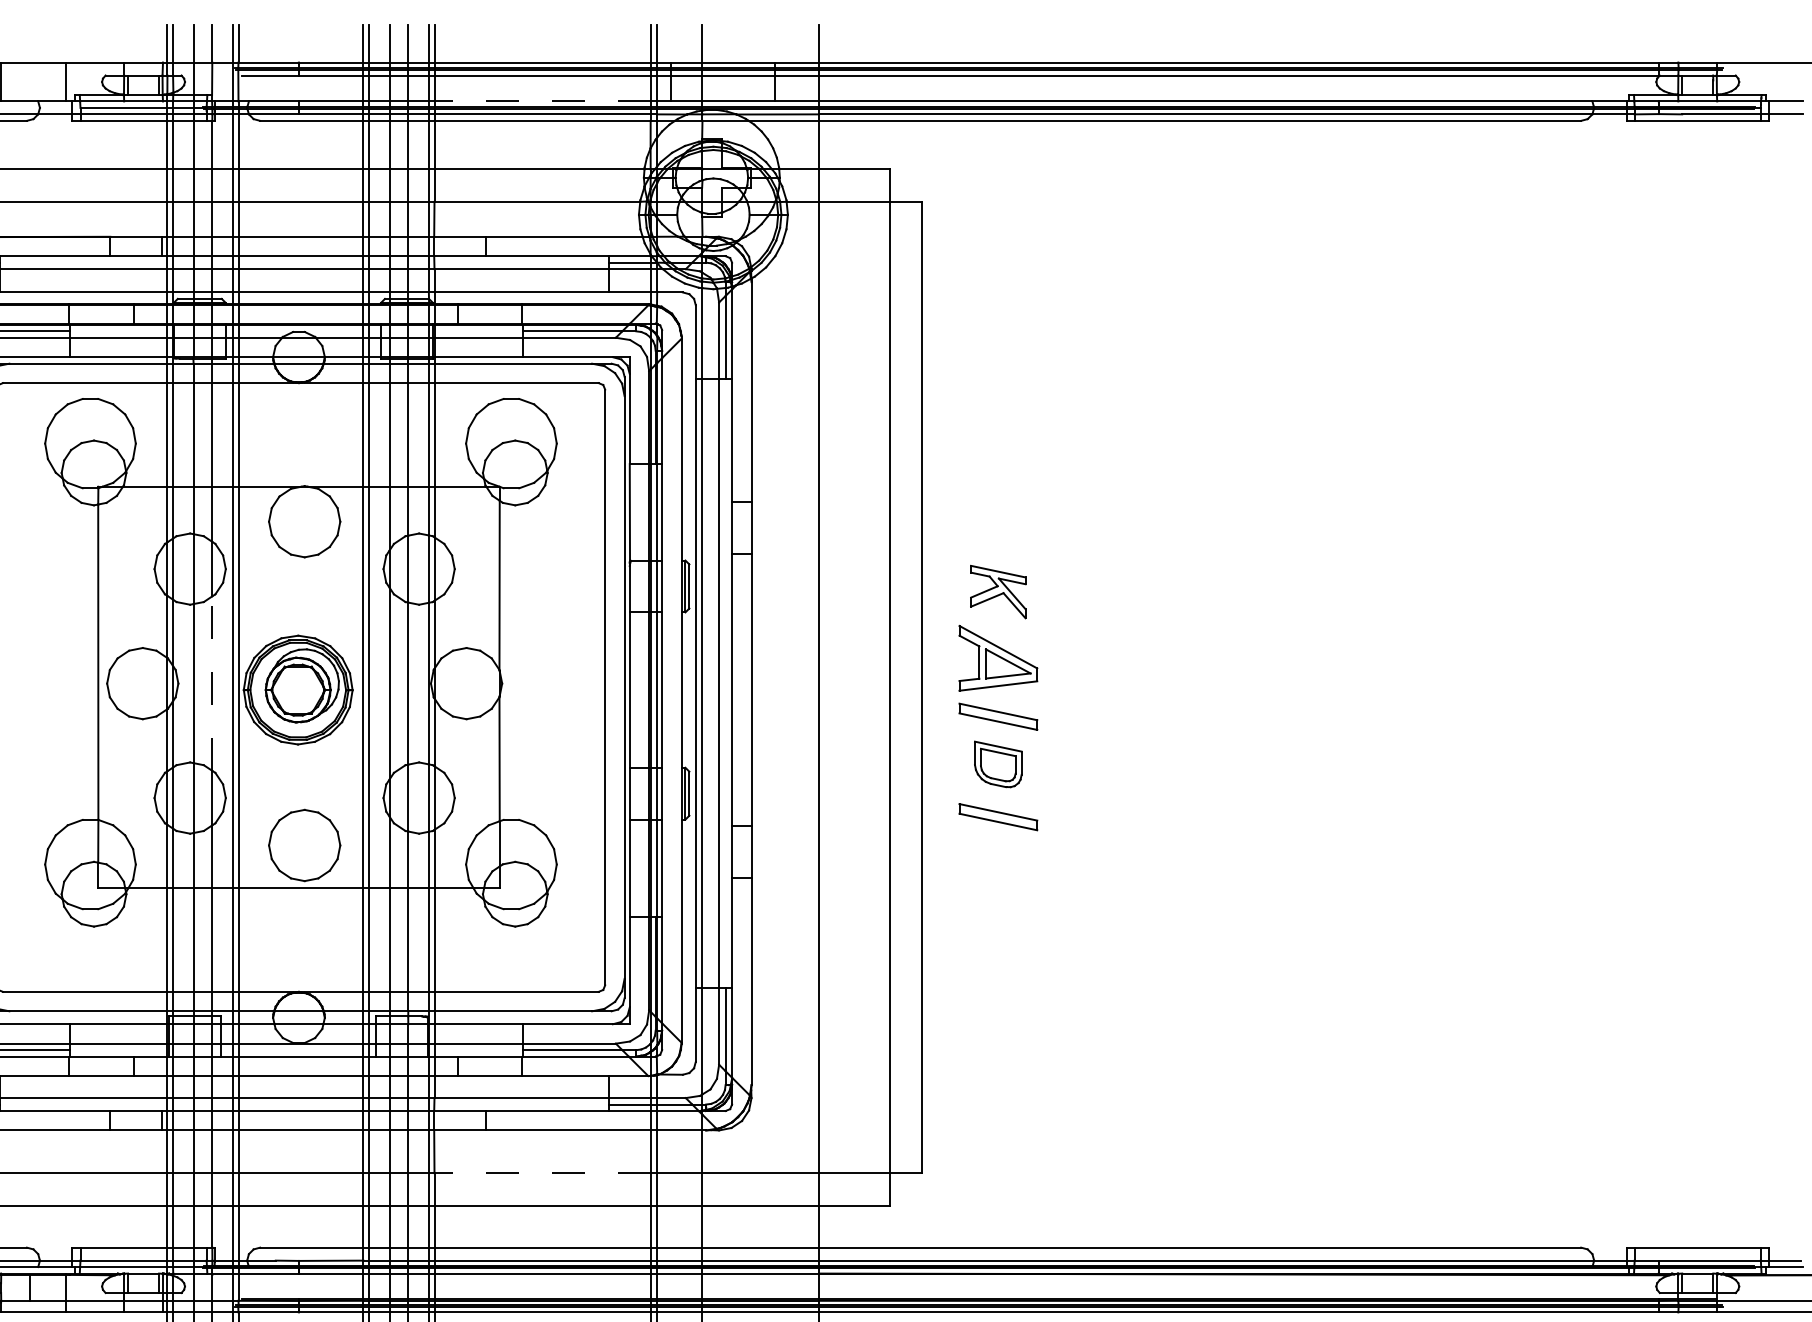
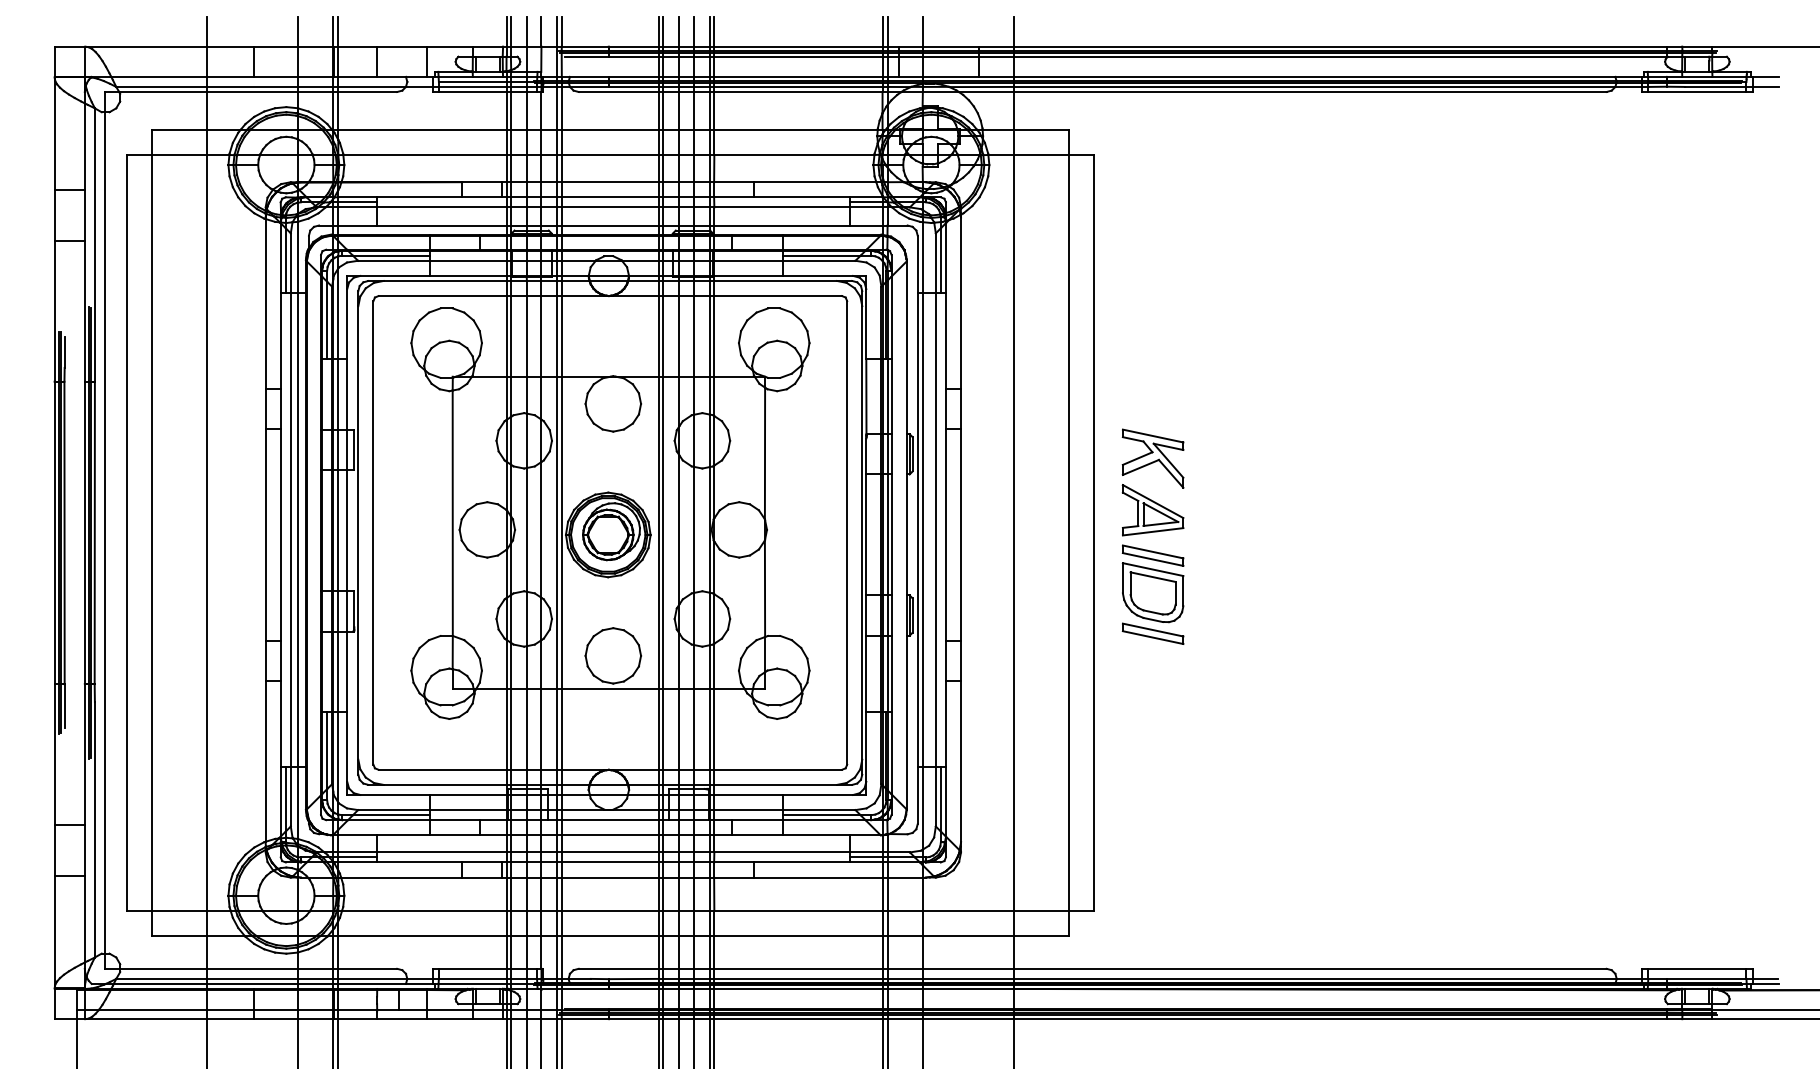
line: (541, 100) -> (797, 76), dashed -> solid
part: (997, 591) -> (1152, 458), size x1.43
line: (212, 683) -> (541, 529), dashed -> solid
part: (997, 764) -> (1152, 592), size x1.67
line: (541, 1172) -> (797, 910), dashed -> solid

